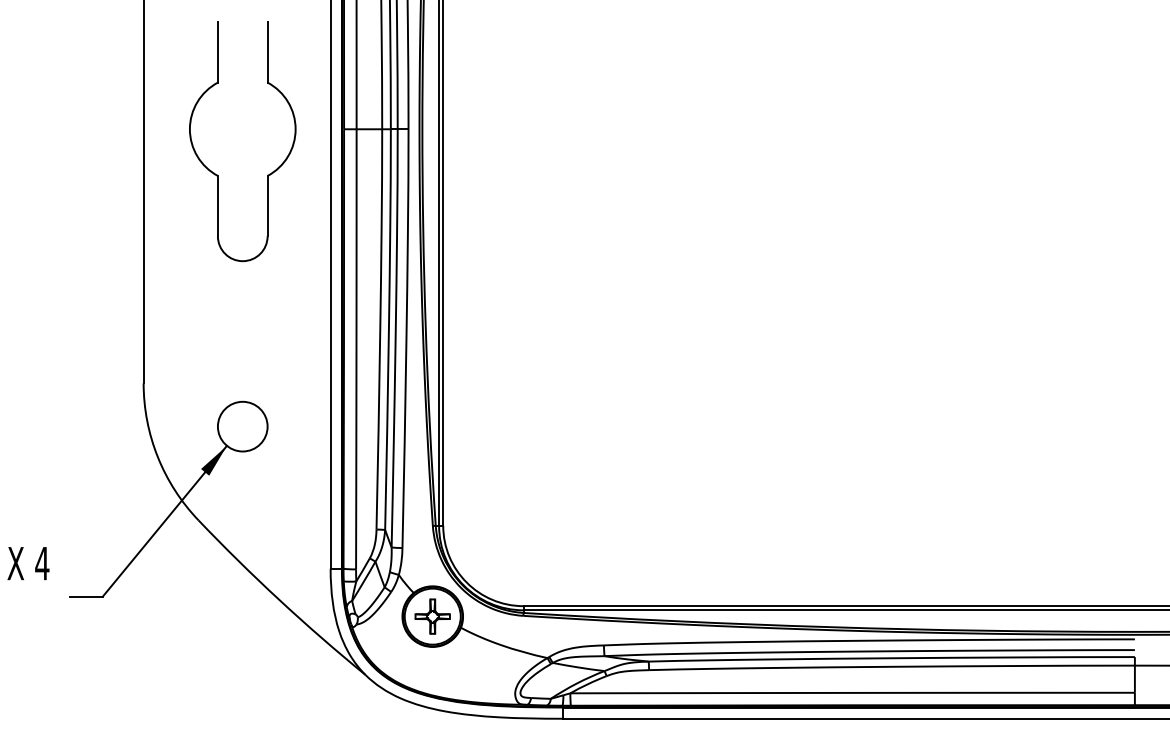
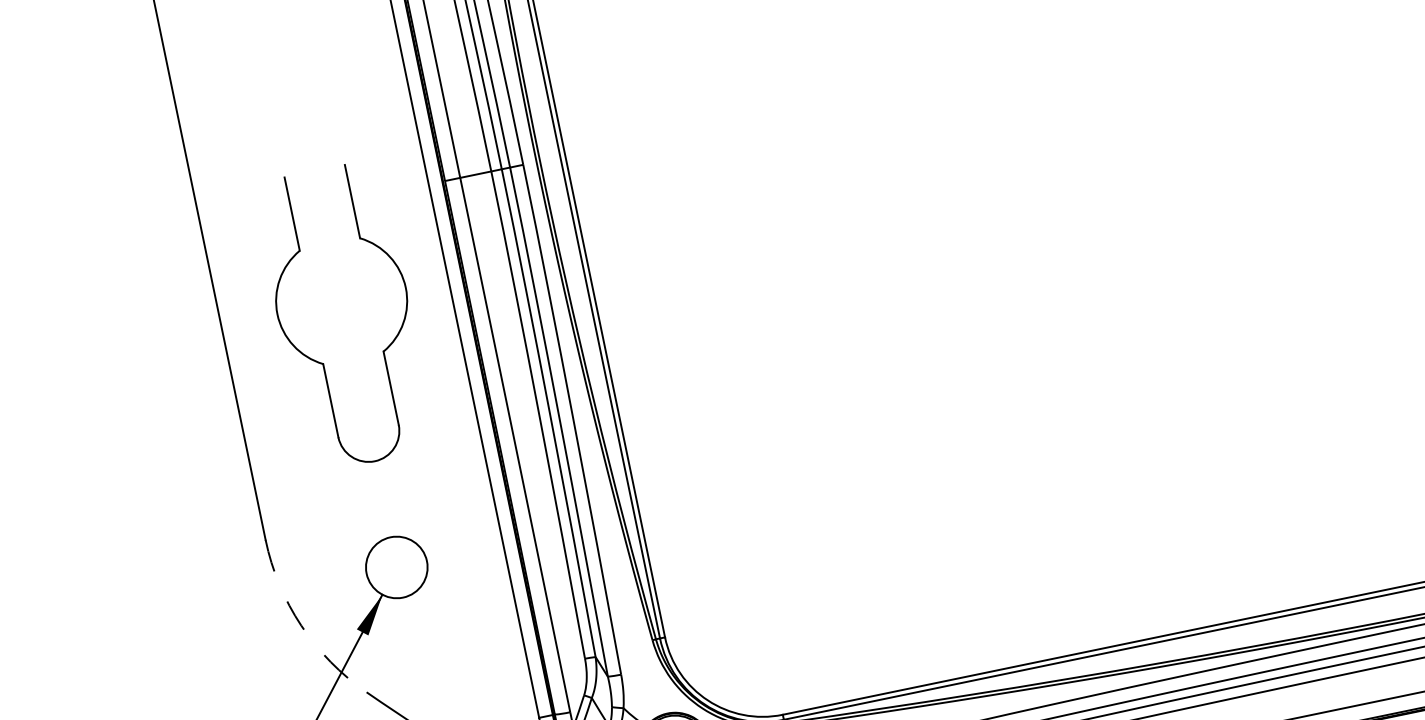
part: (217, 174) -> (322, 362), moved
arc: (157, 457) -> (301, 626), solid -> dashed

